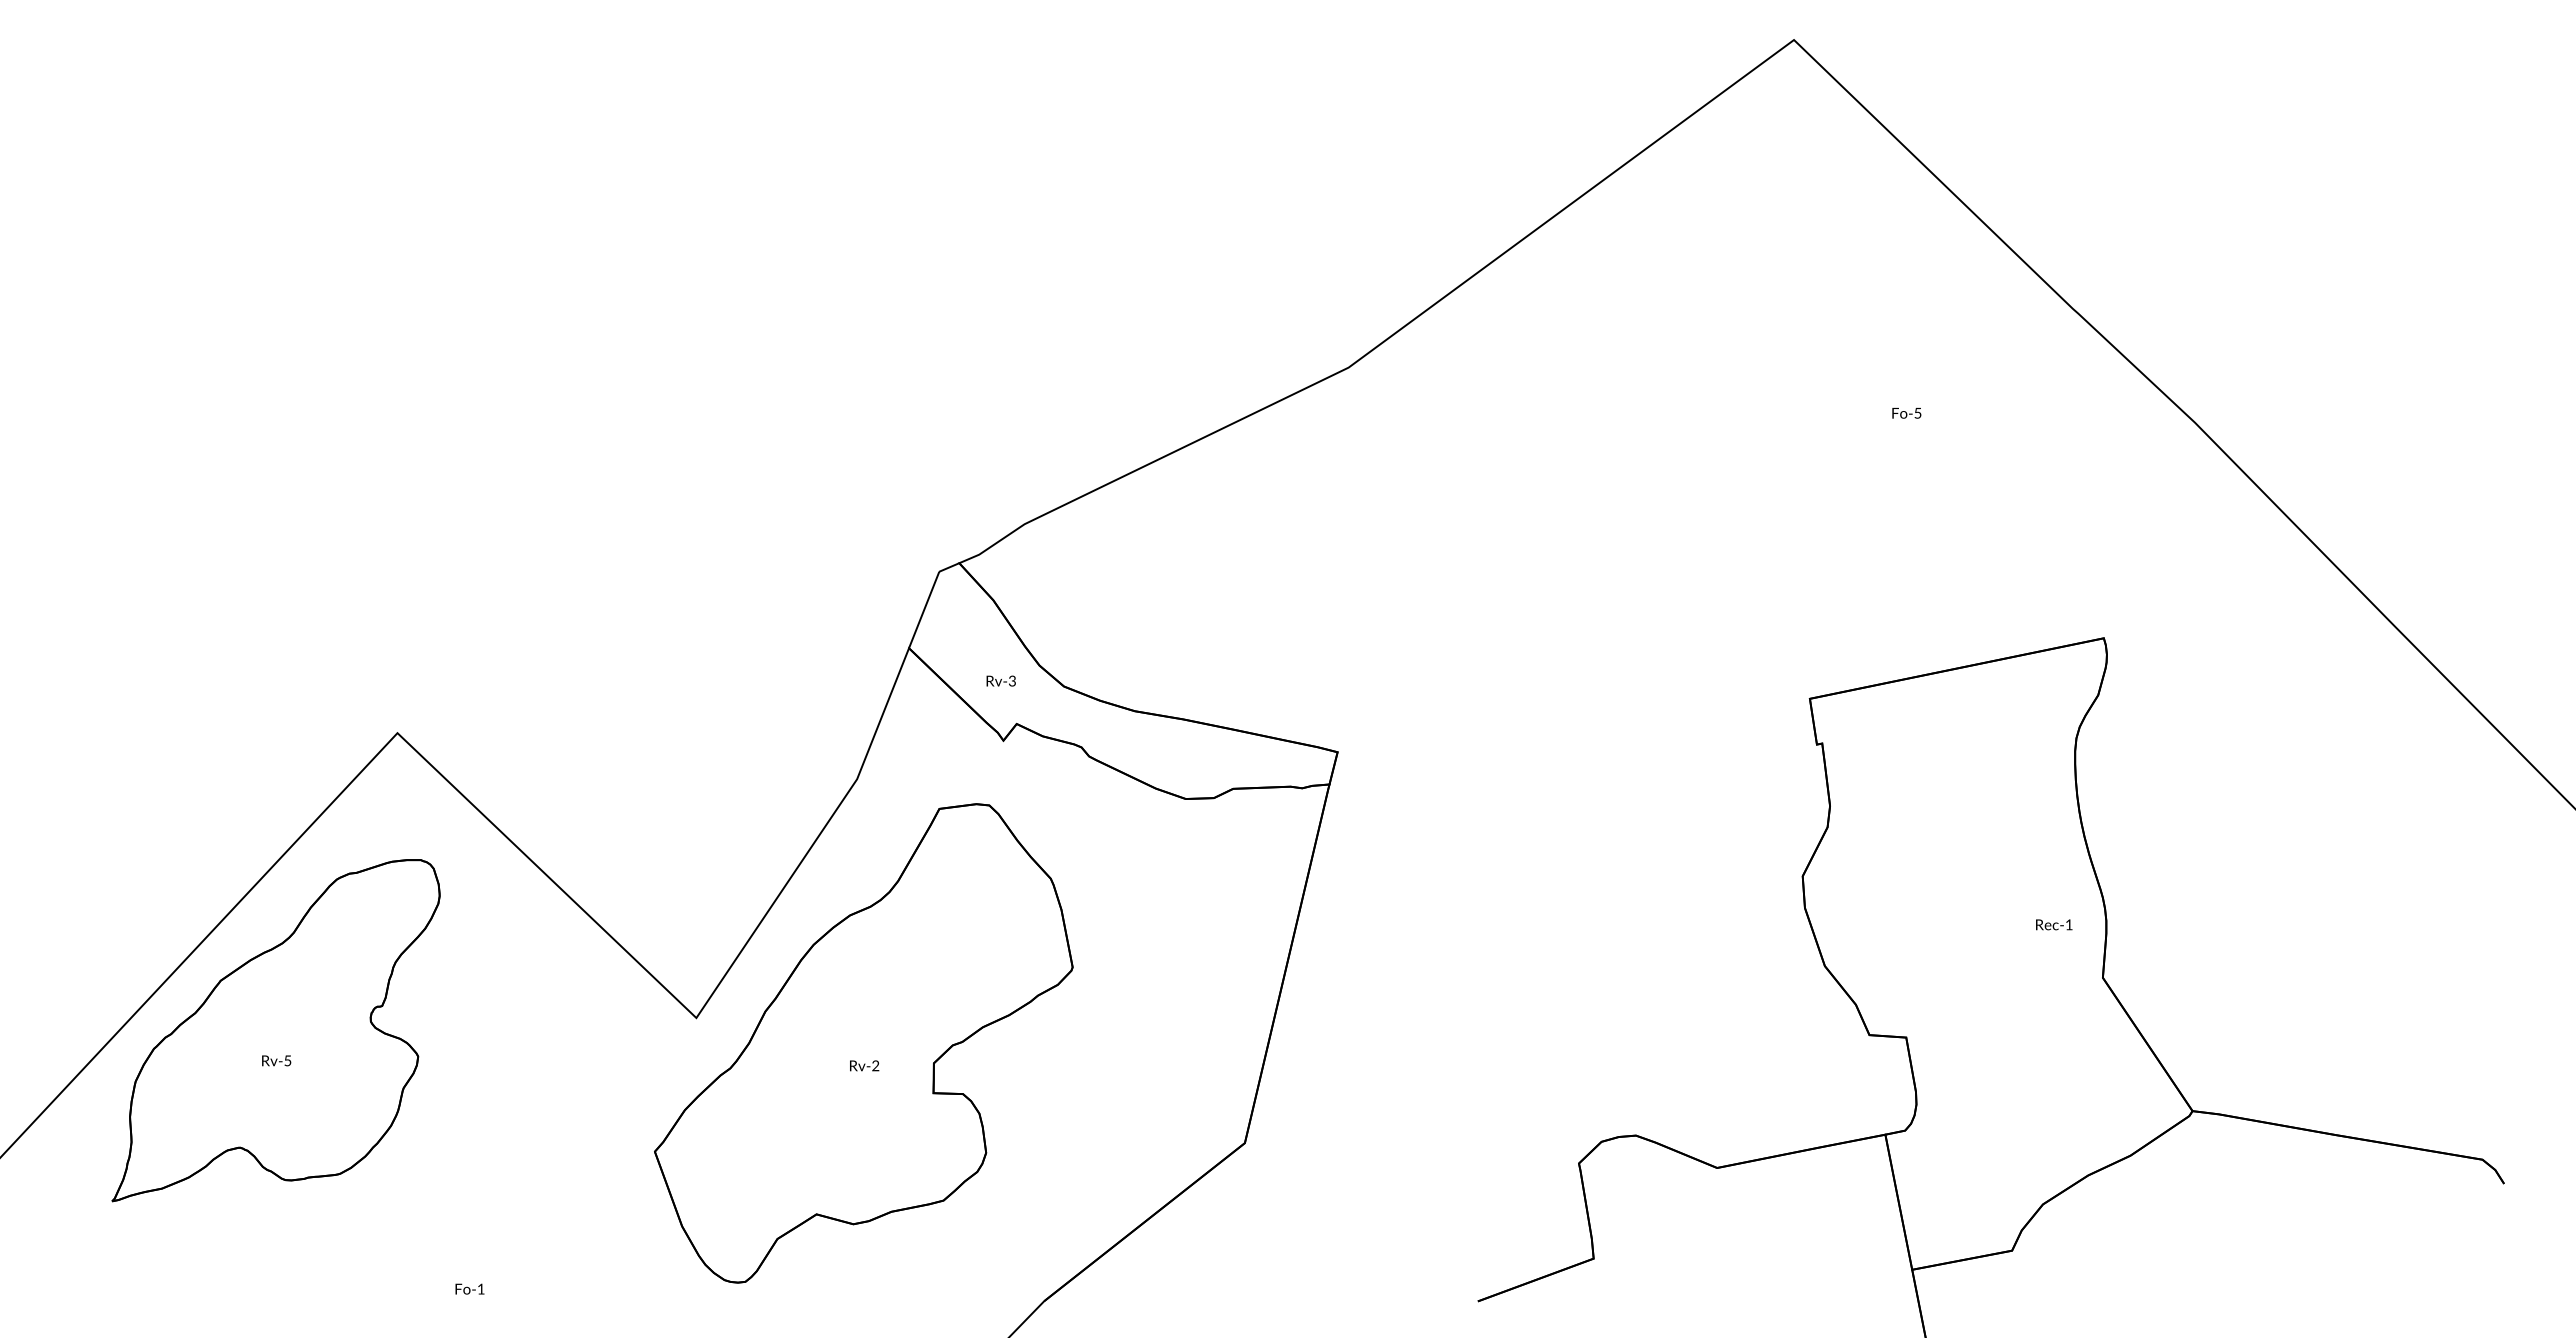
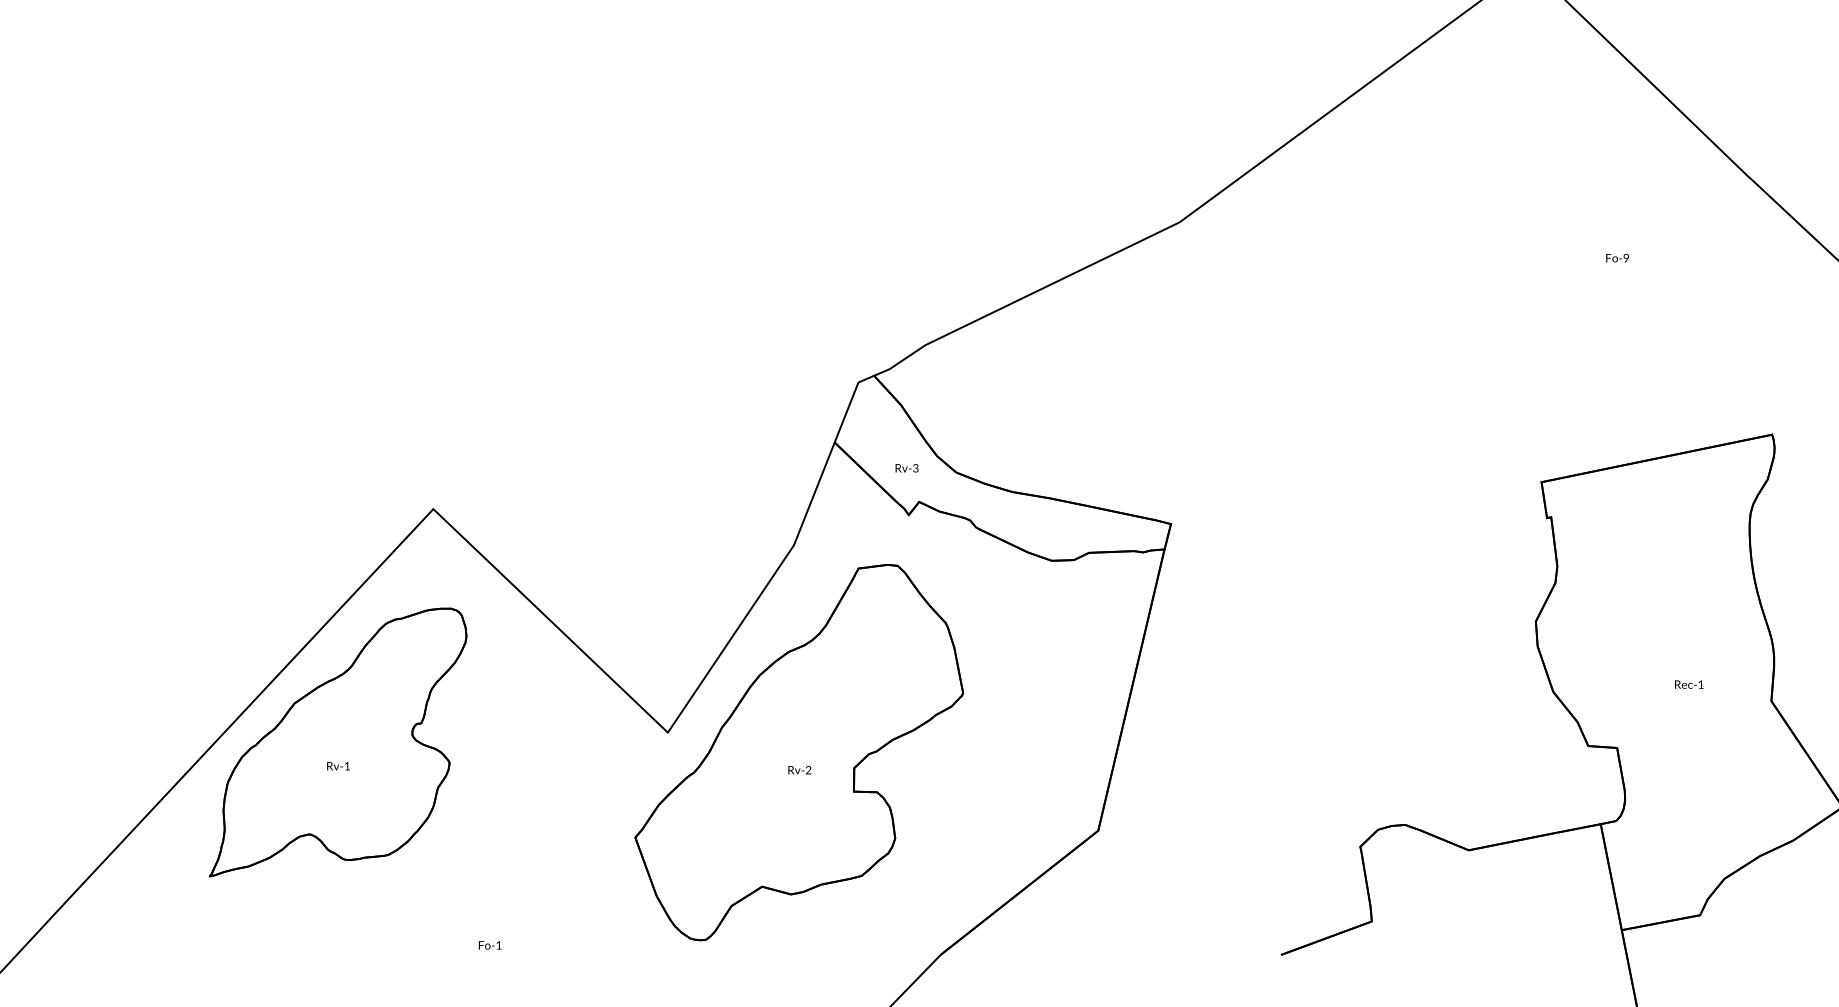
text: (1917, 412) -> (1625, 257), Fo-5 -> Fo-9
text: (2054, 924) -> (1689, 684), moved
text: (287, 1060) -> (347, 765), Rv-5 -> Rv-1

